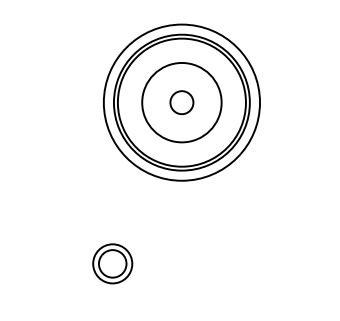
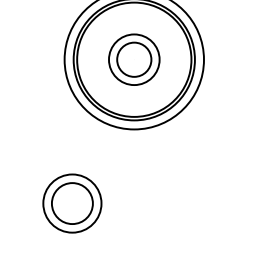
circle: (181, 102) -> (133, 59), size x0.71
circle: (181, 102) -> (133, 59), size x1.67
part: (112, 263) -> (72, 203), size x1.67

